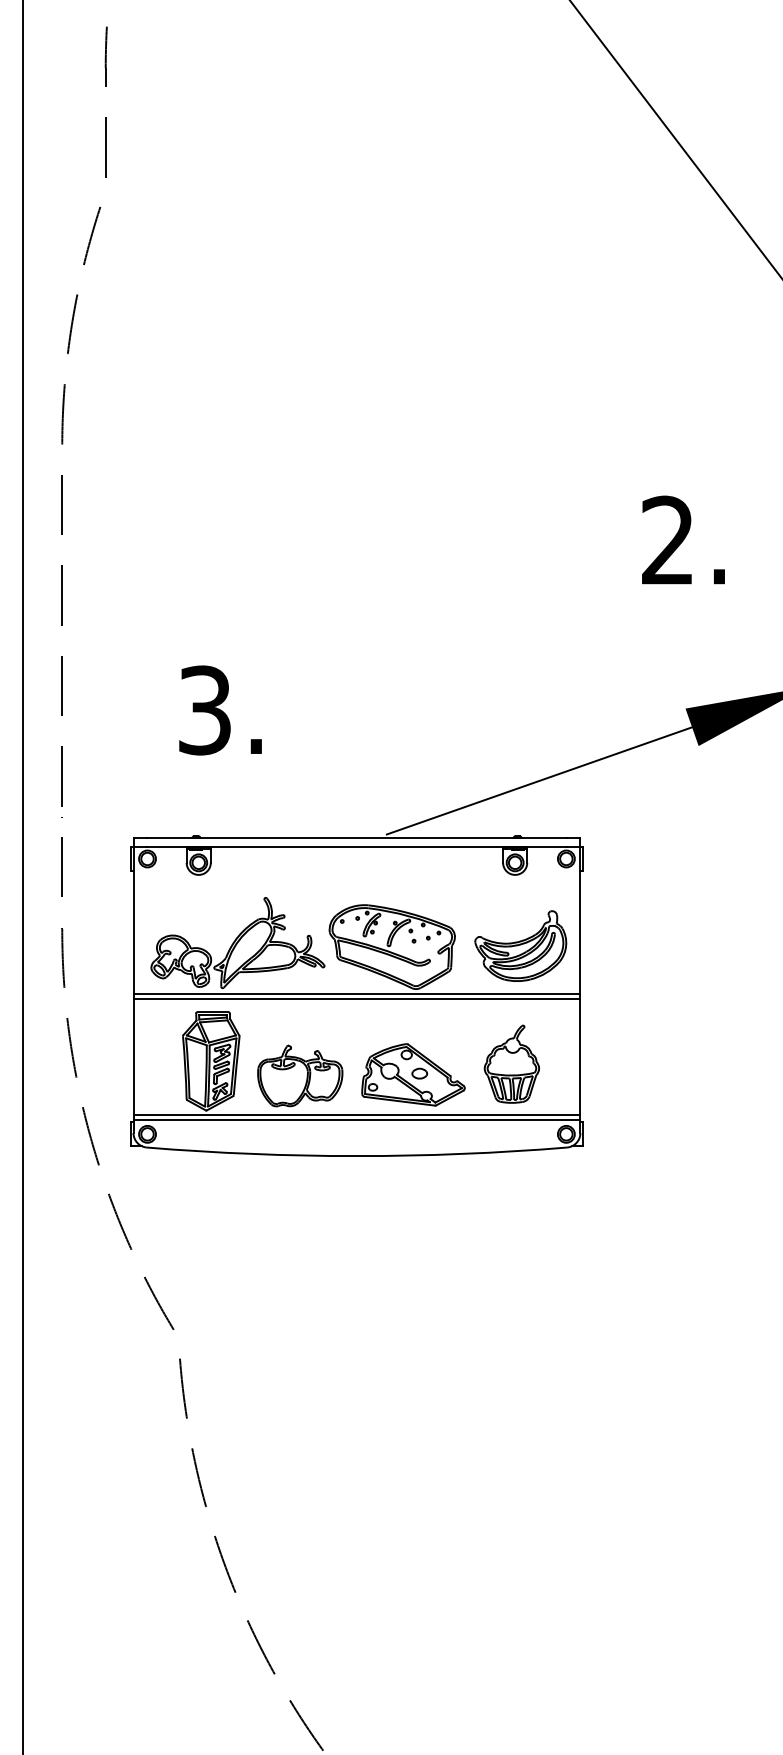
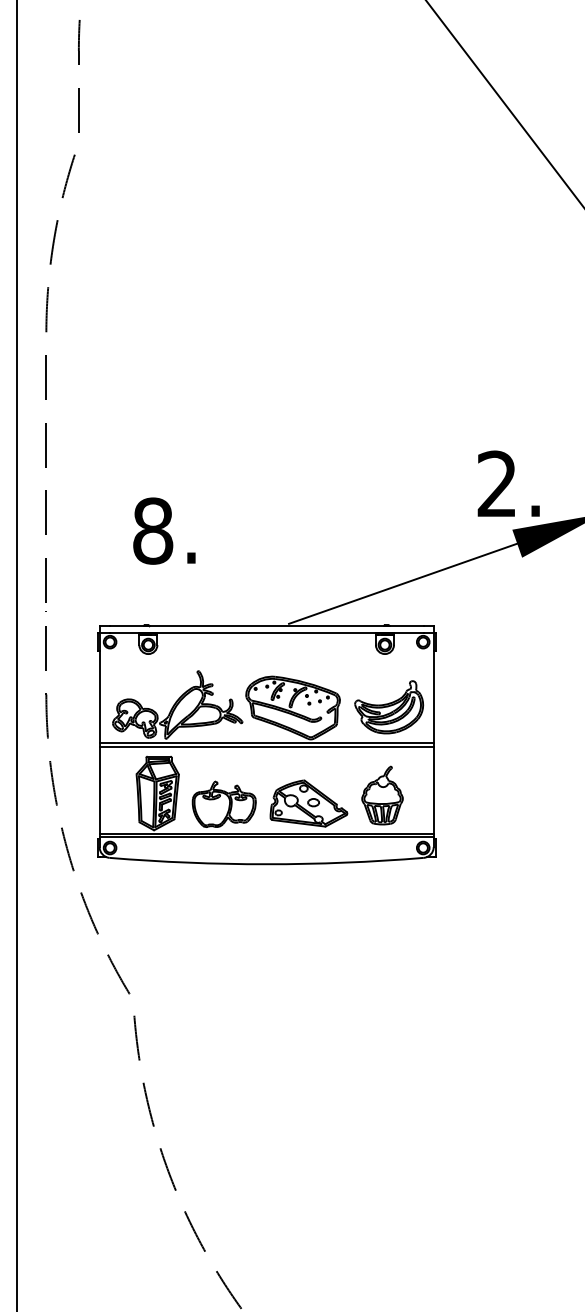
text: (683, 539) -> (508, 483), moved
text: (205, 709) -> (153, 530), 3. -> 8.

